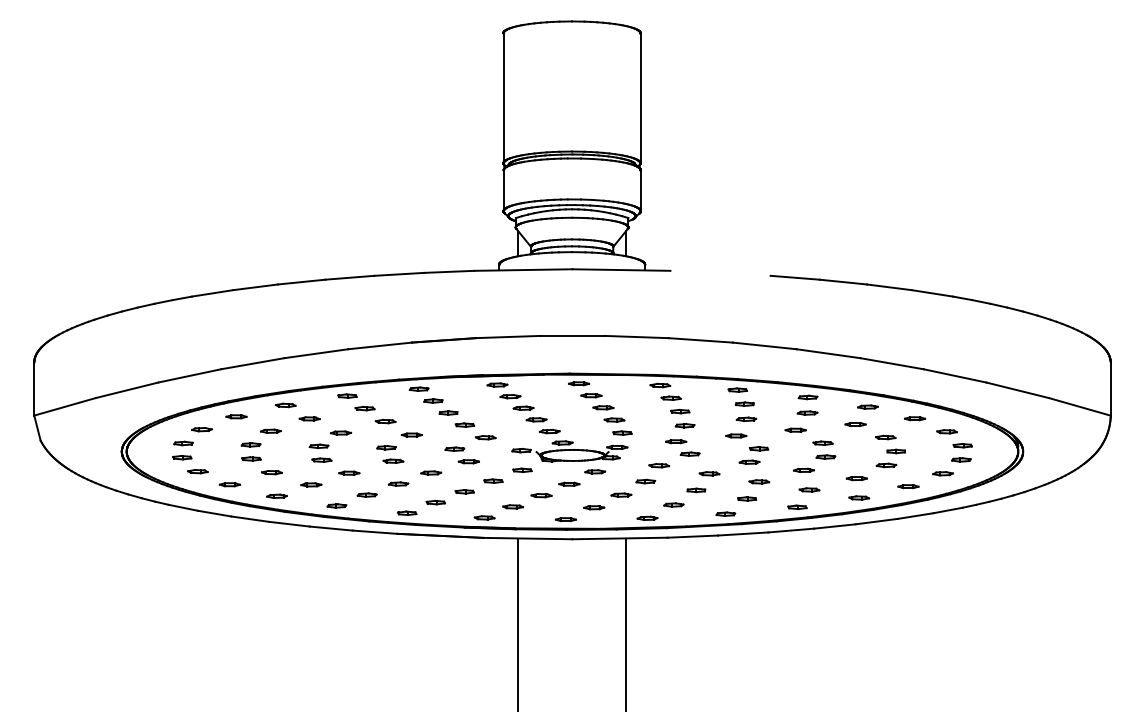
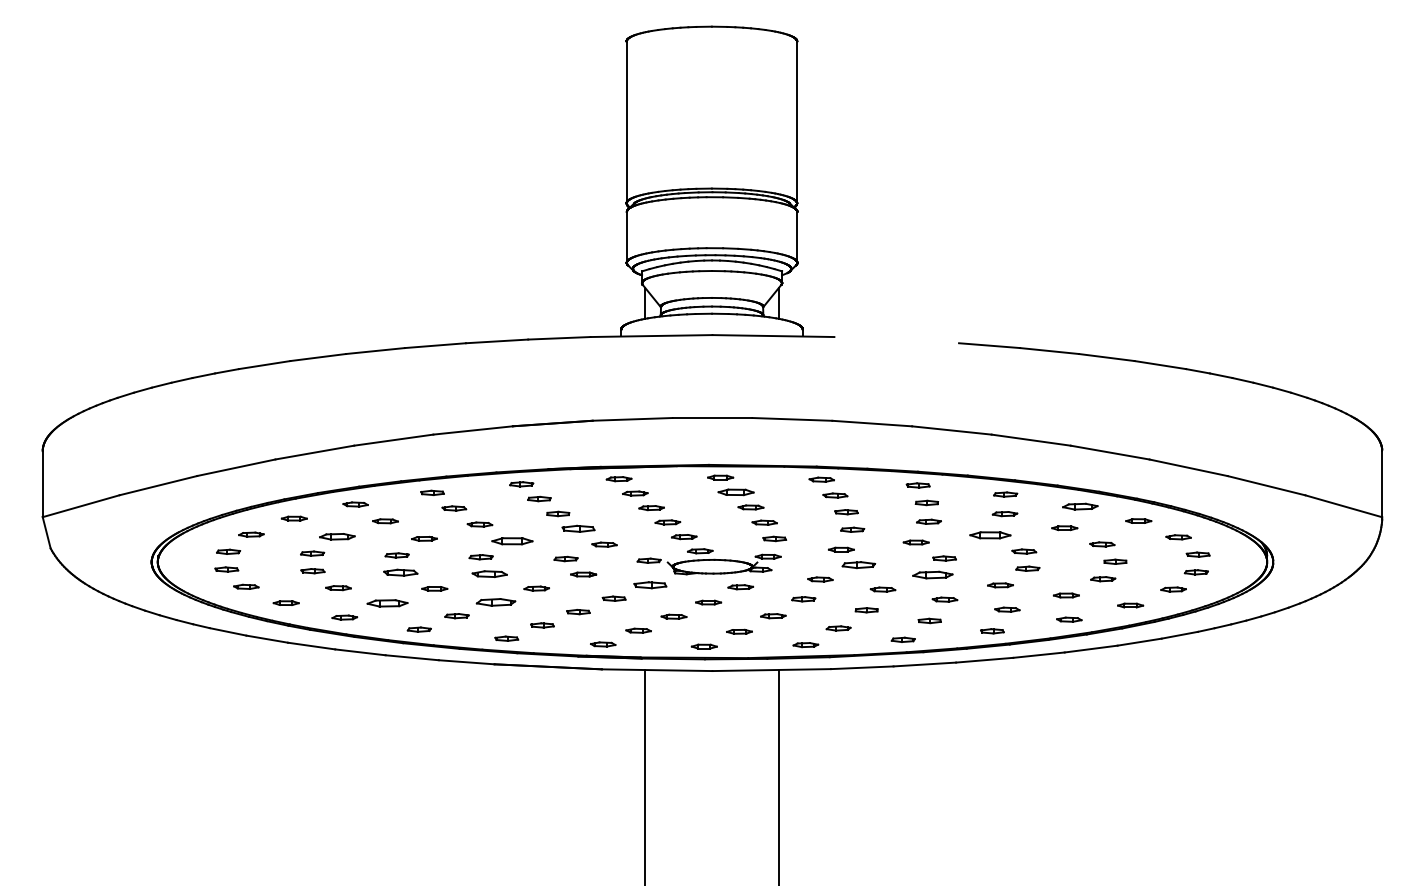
part: (590, 395) -> (735, 492), size x1.4
part: (867, 407) -> (1079, 506), size x1.4
part: (464, 425) -> (578, 529), size x1.4
part: (795, 430) -> (989, 535), size x1.6
part: (270, 431) -> (336, 536), size x1.4
part: (411, 435) -> (512, 541), size x1.6
part: (689, 454) -> (858, 565), size x1.4
part: (321, 460) -> (400, 572), size x1.4
part: (393, 460) -> (489, 573), size x1.4
part: (749, 462) -> (932, 575), size x1.6
part: (521, 470) -> (649, 585), size x1.4
part: (311, 484) -> (387, 603), size x1.6
part: (398, 484) -> (495, 602), size x1.6

